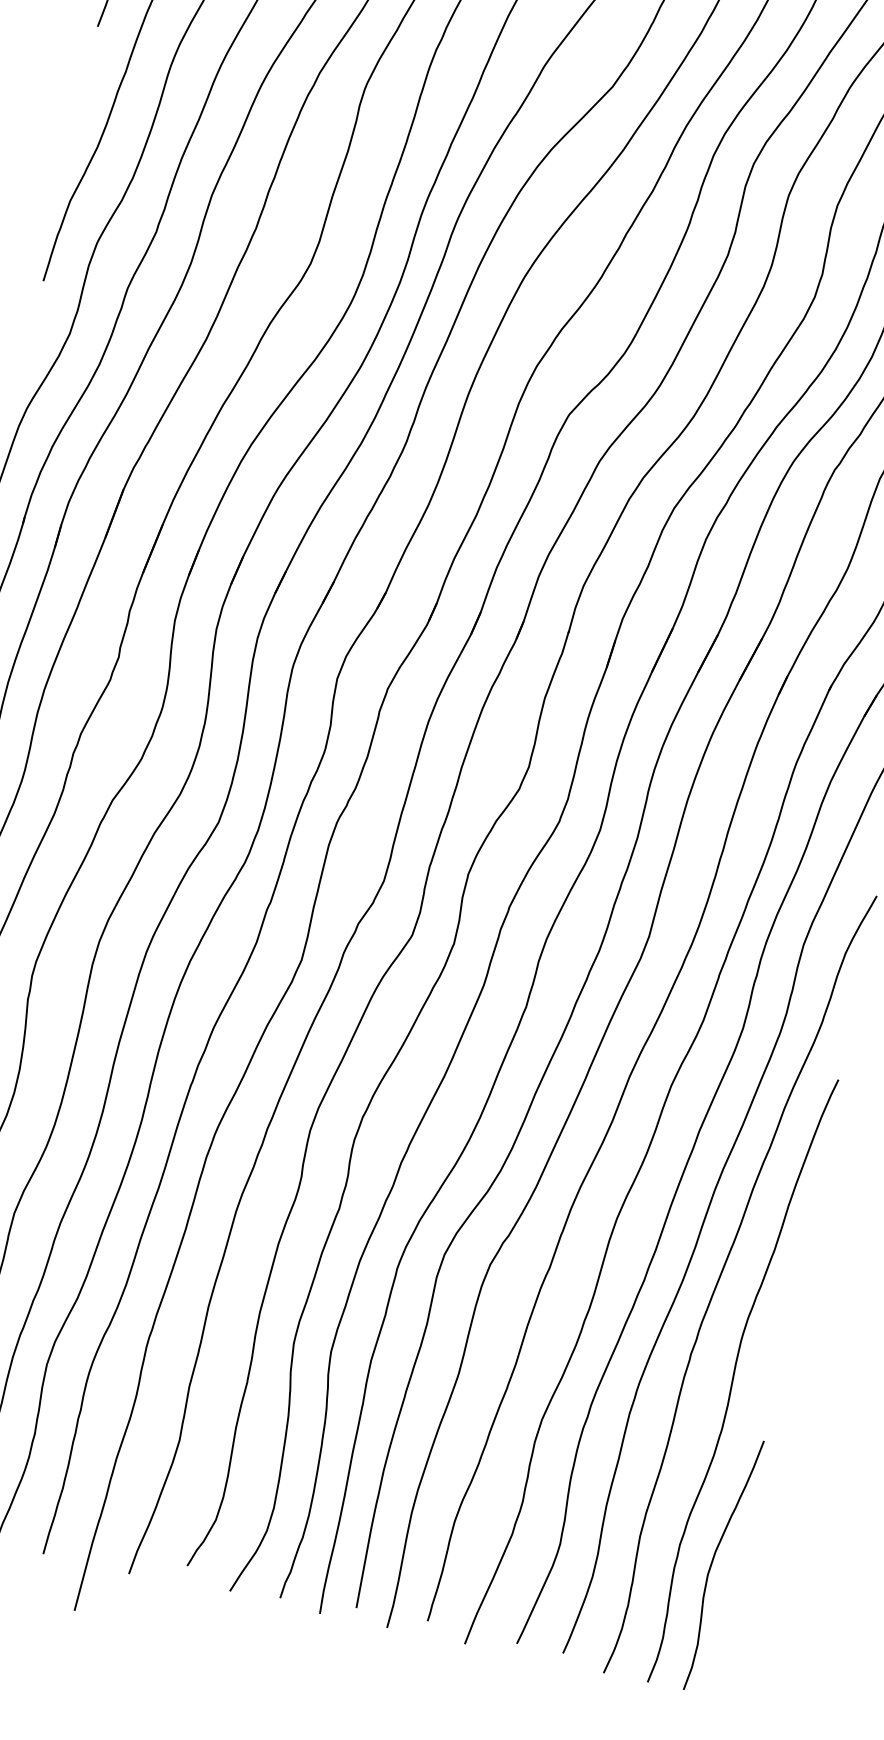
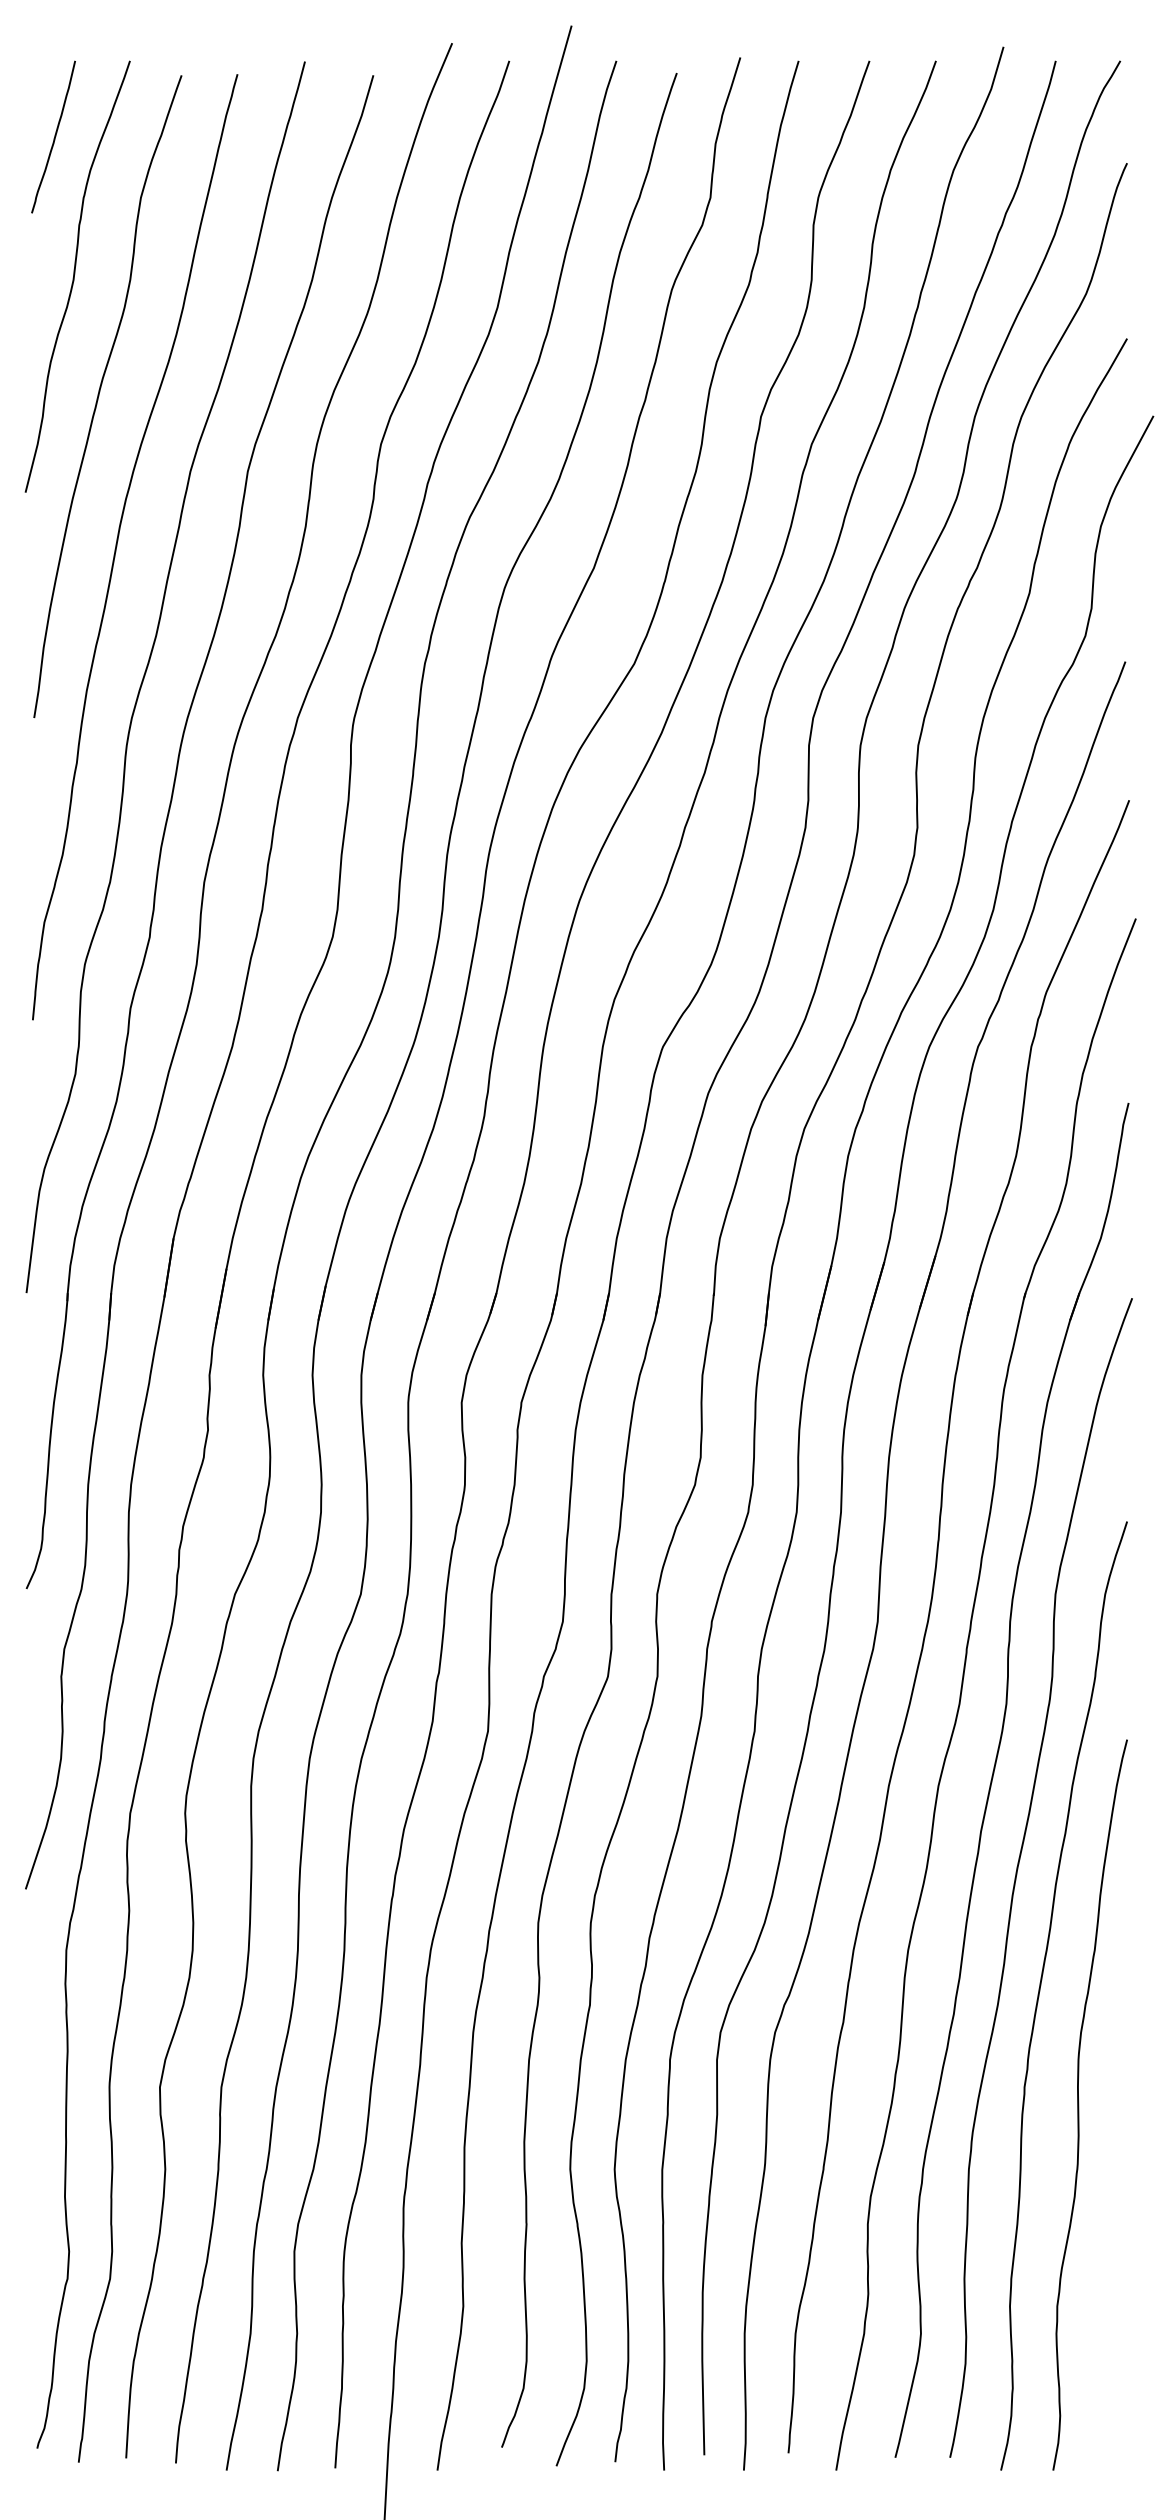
curve: (713, 1560) -> (1099, 2316), removed

